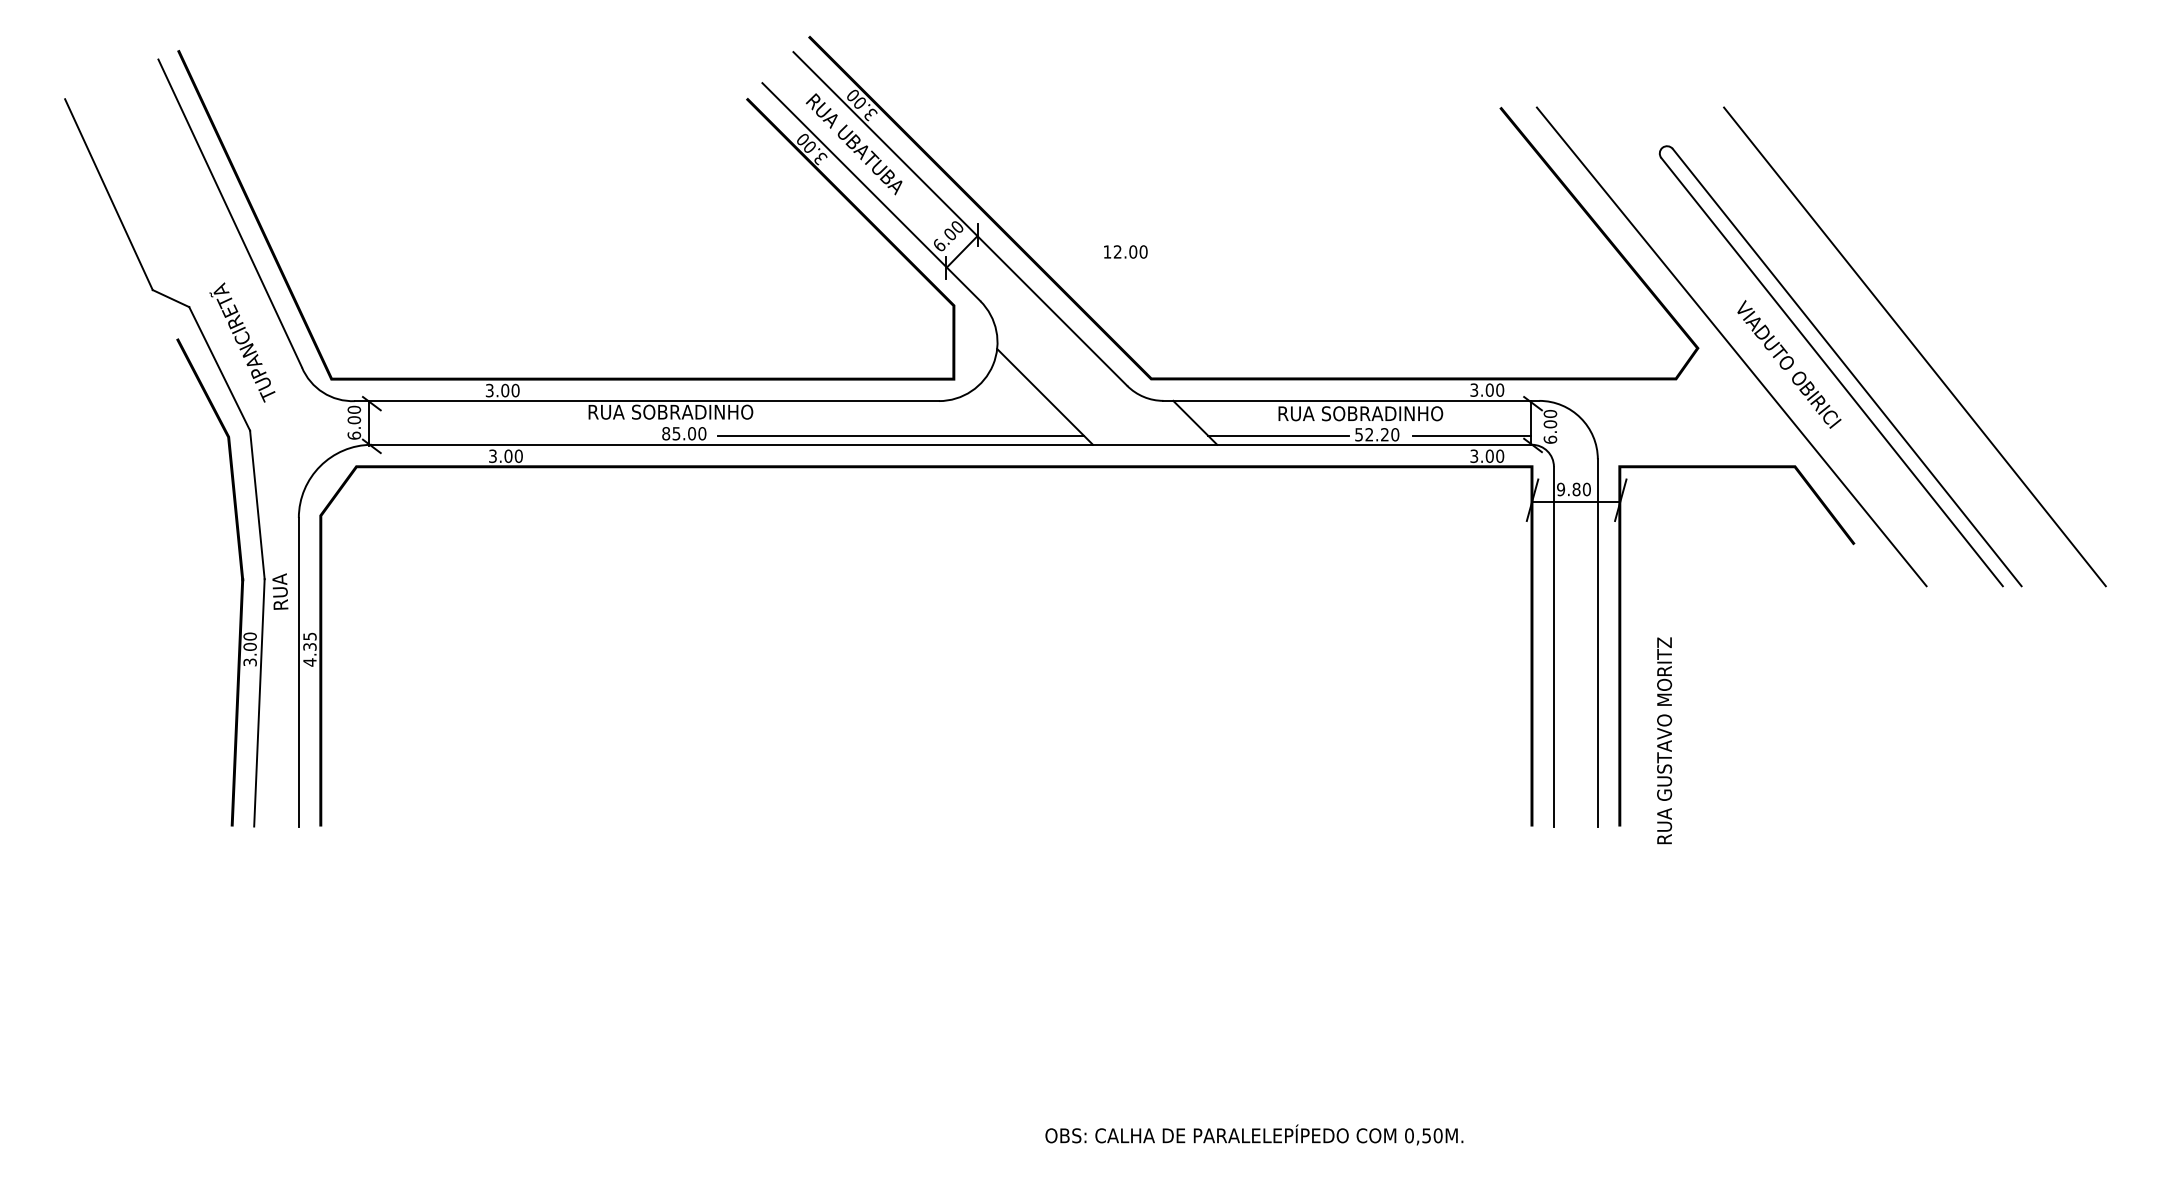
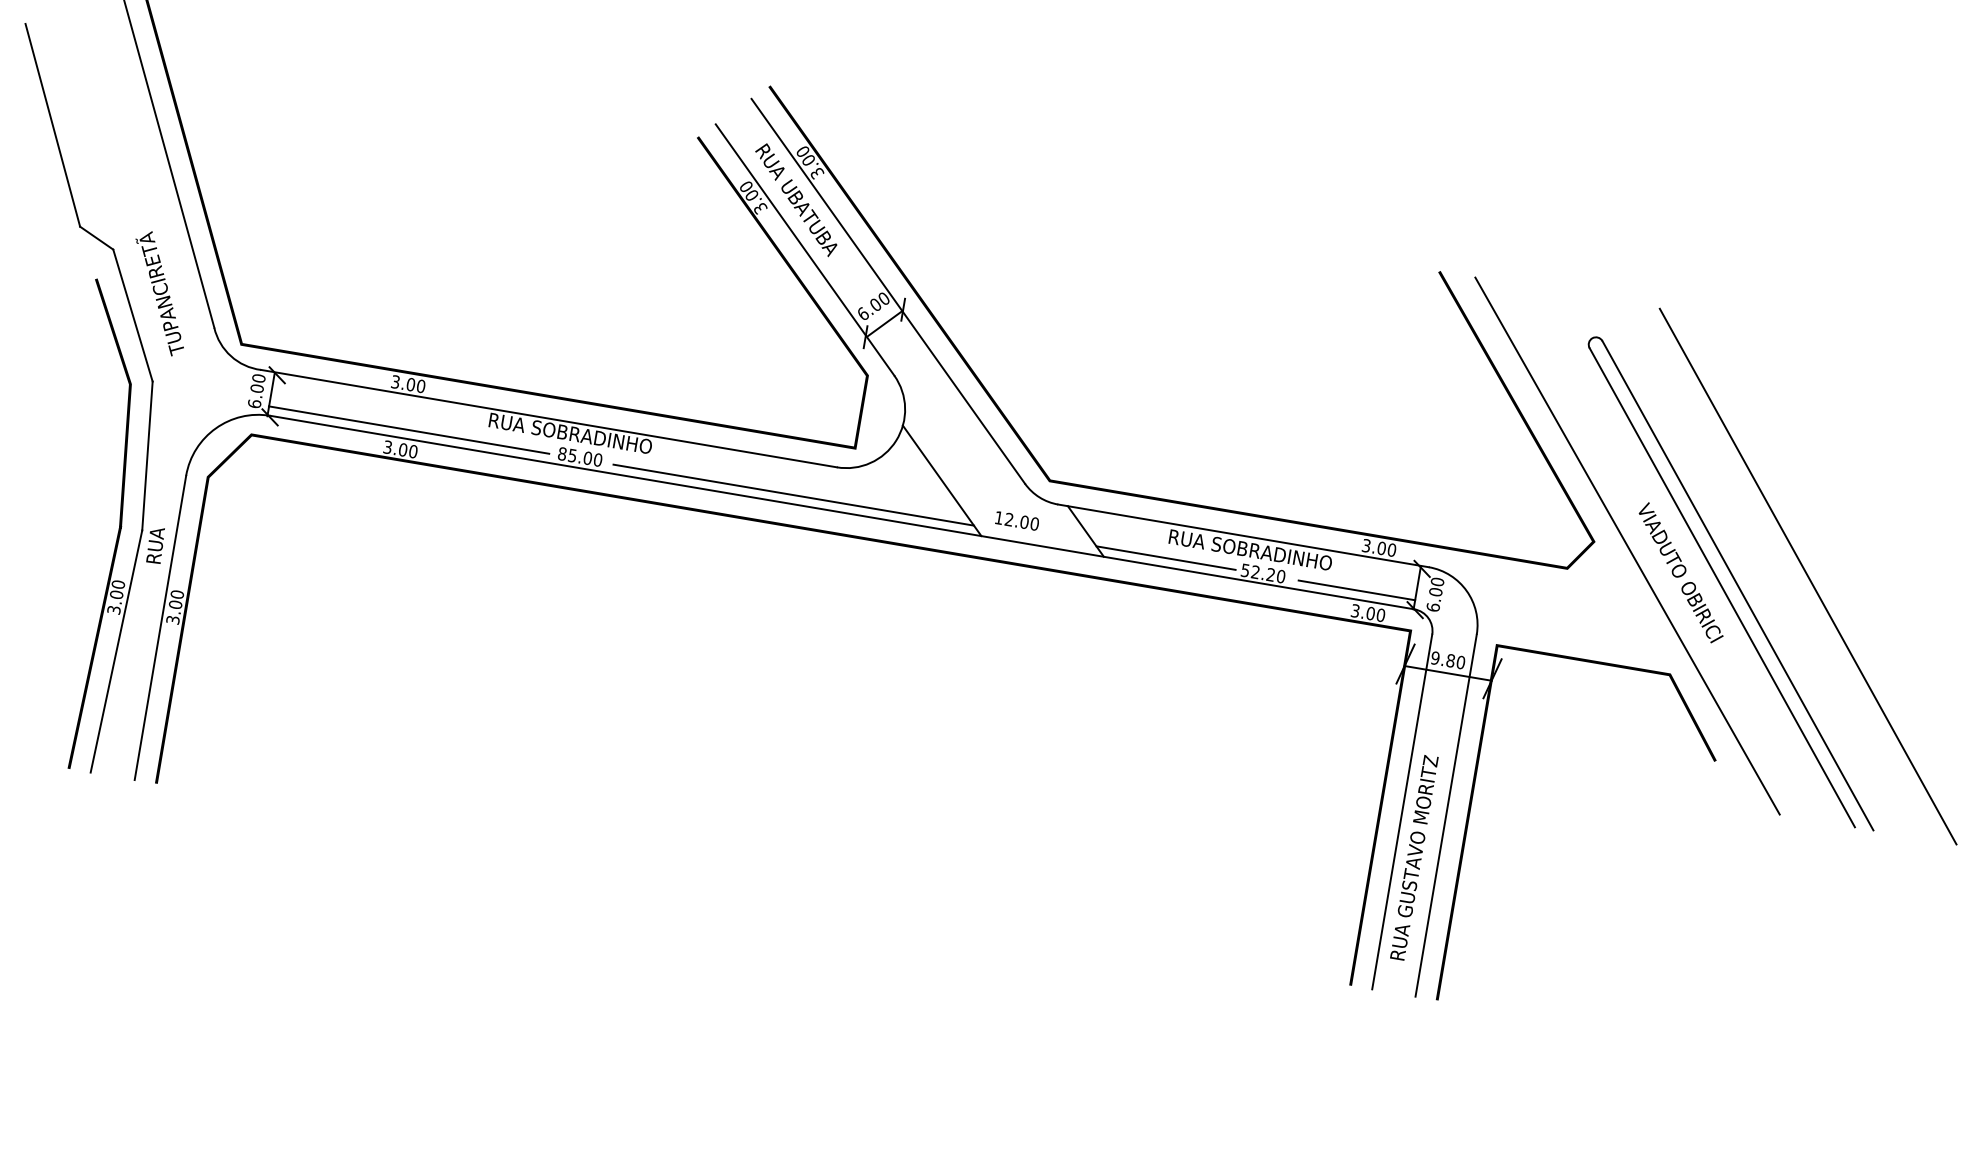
text: (1125, 251) -> (1017, 520), moved
line: (510, 435) -> (408, 429), added
text: (309, 649) -> (174, 607), 4.35 -> 3.00
text: (1664, 740) -> (1414, 857), moved

